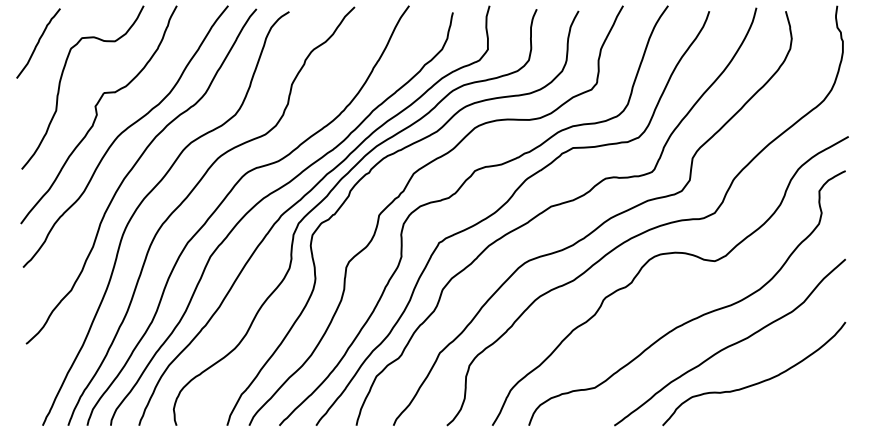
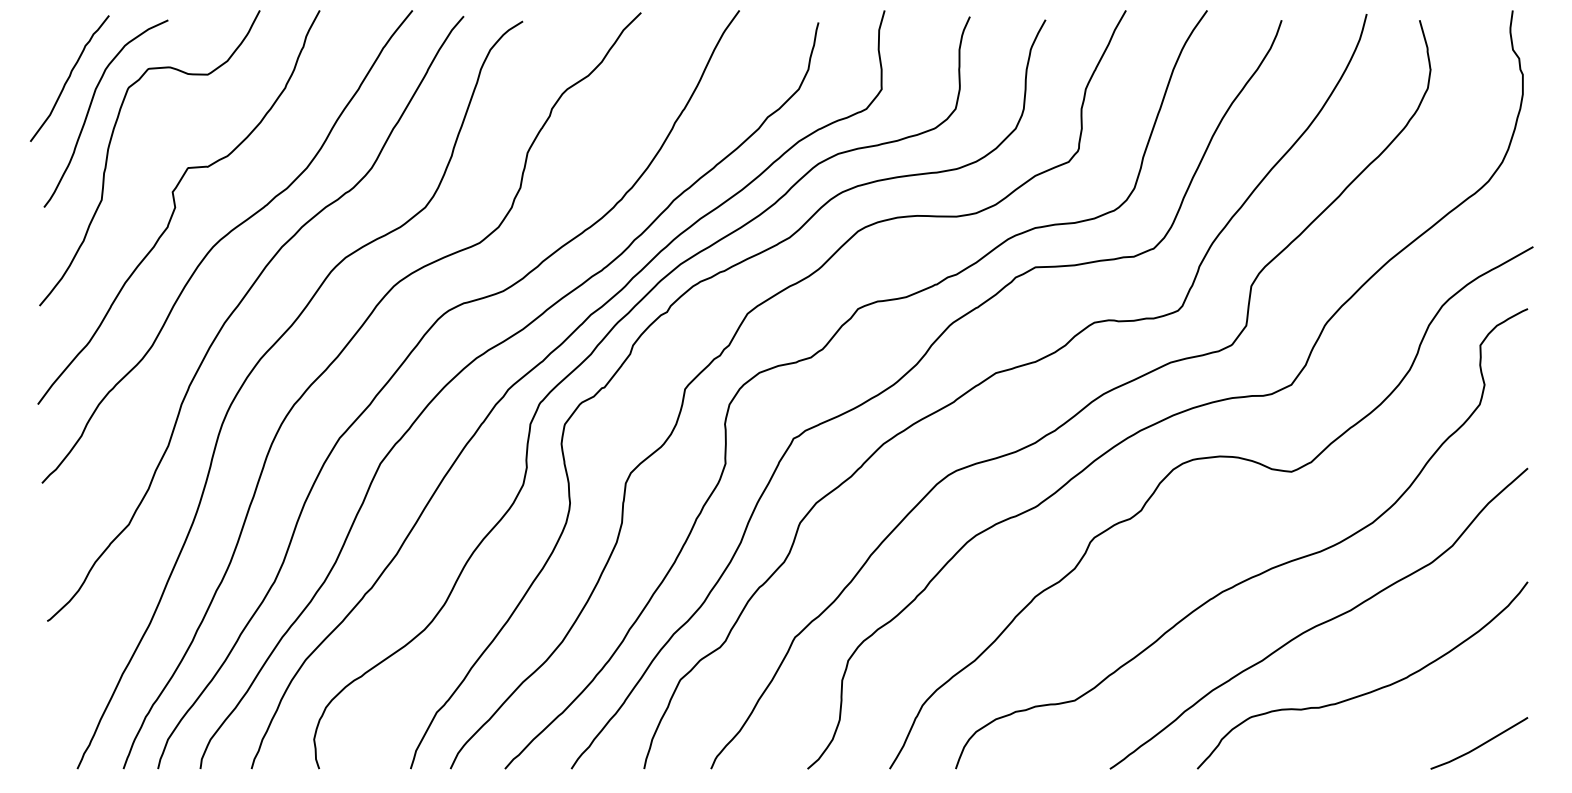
curve: (50, 60) -> (91, 109), added
curve: (819, 411) -> (1480, 743), added

